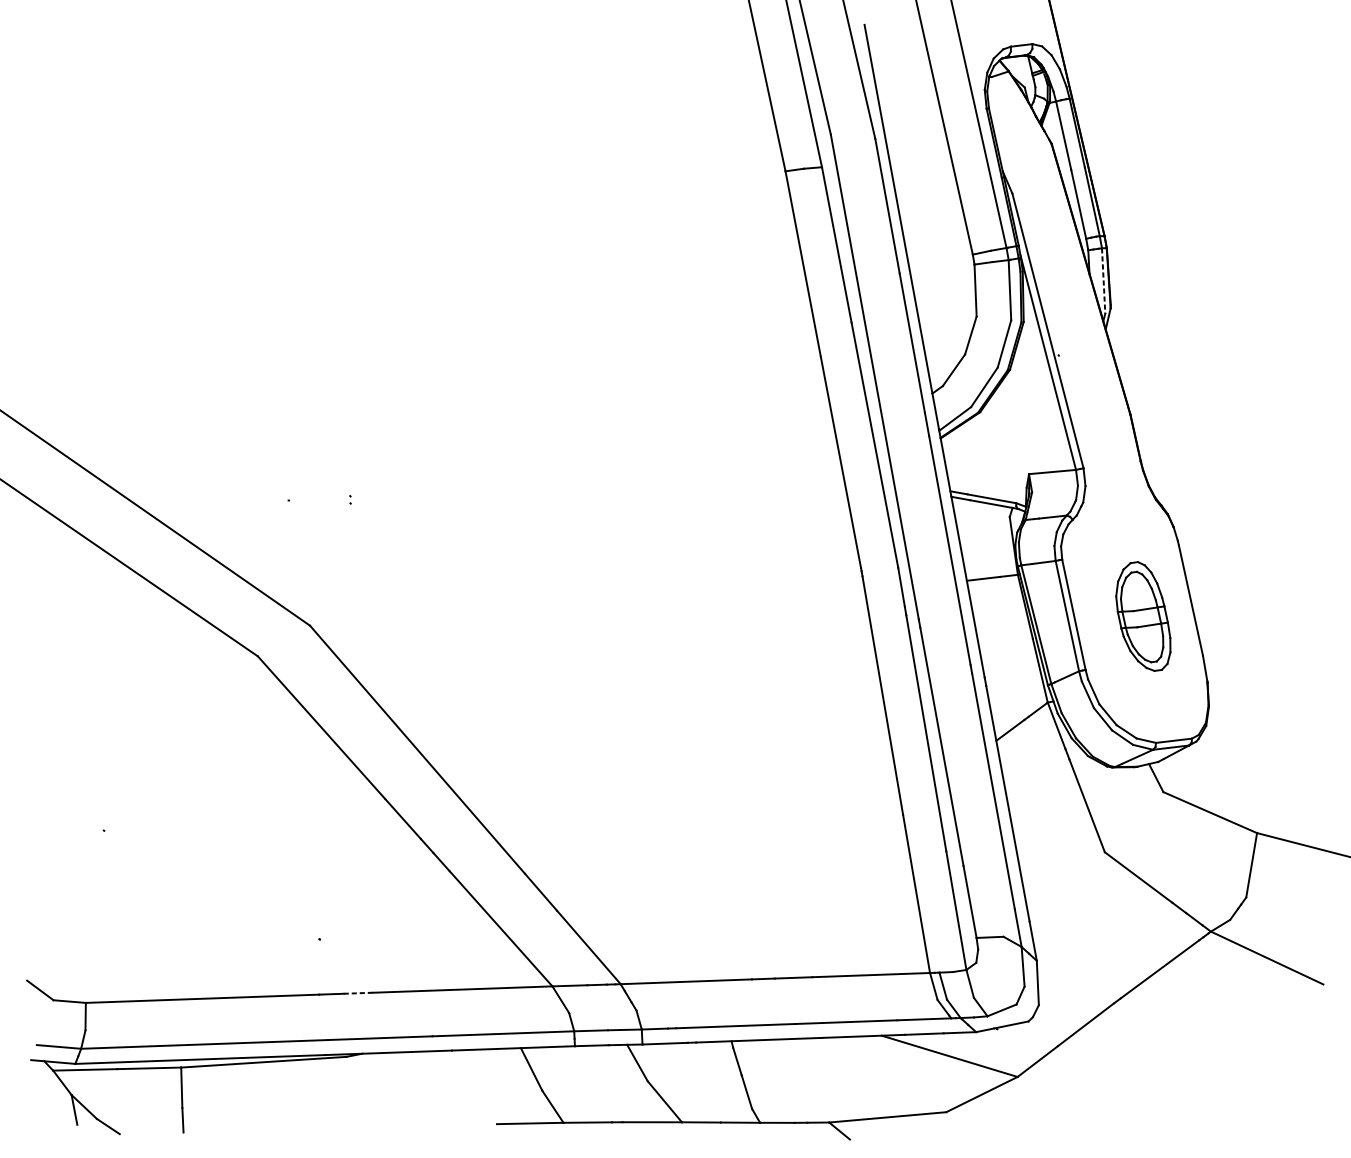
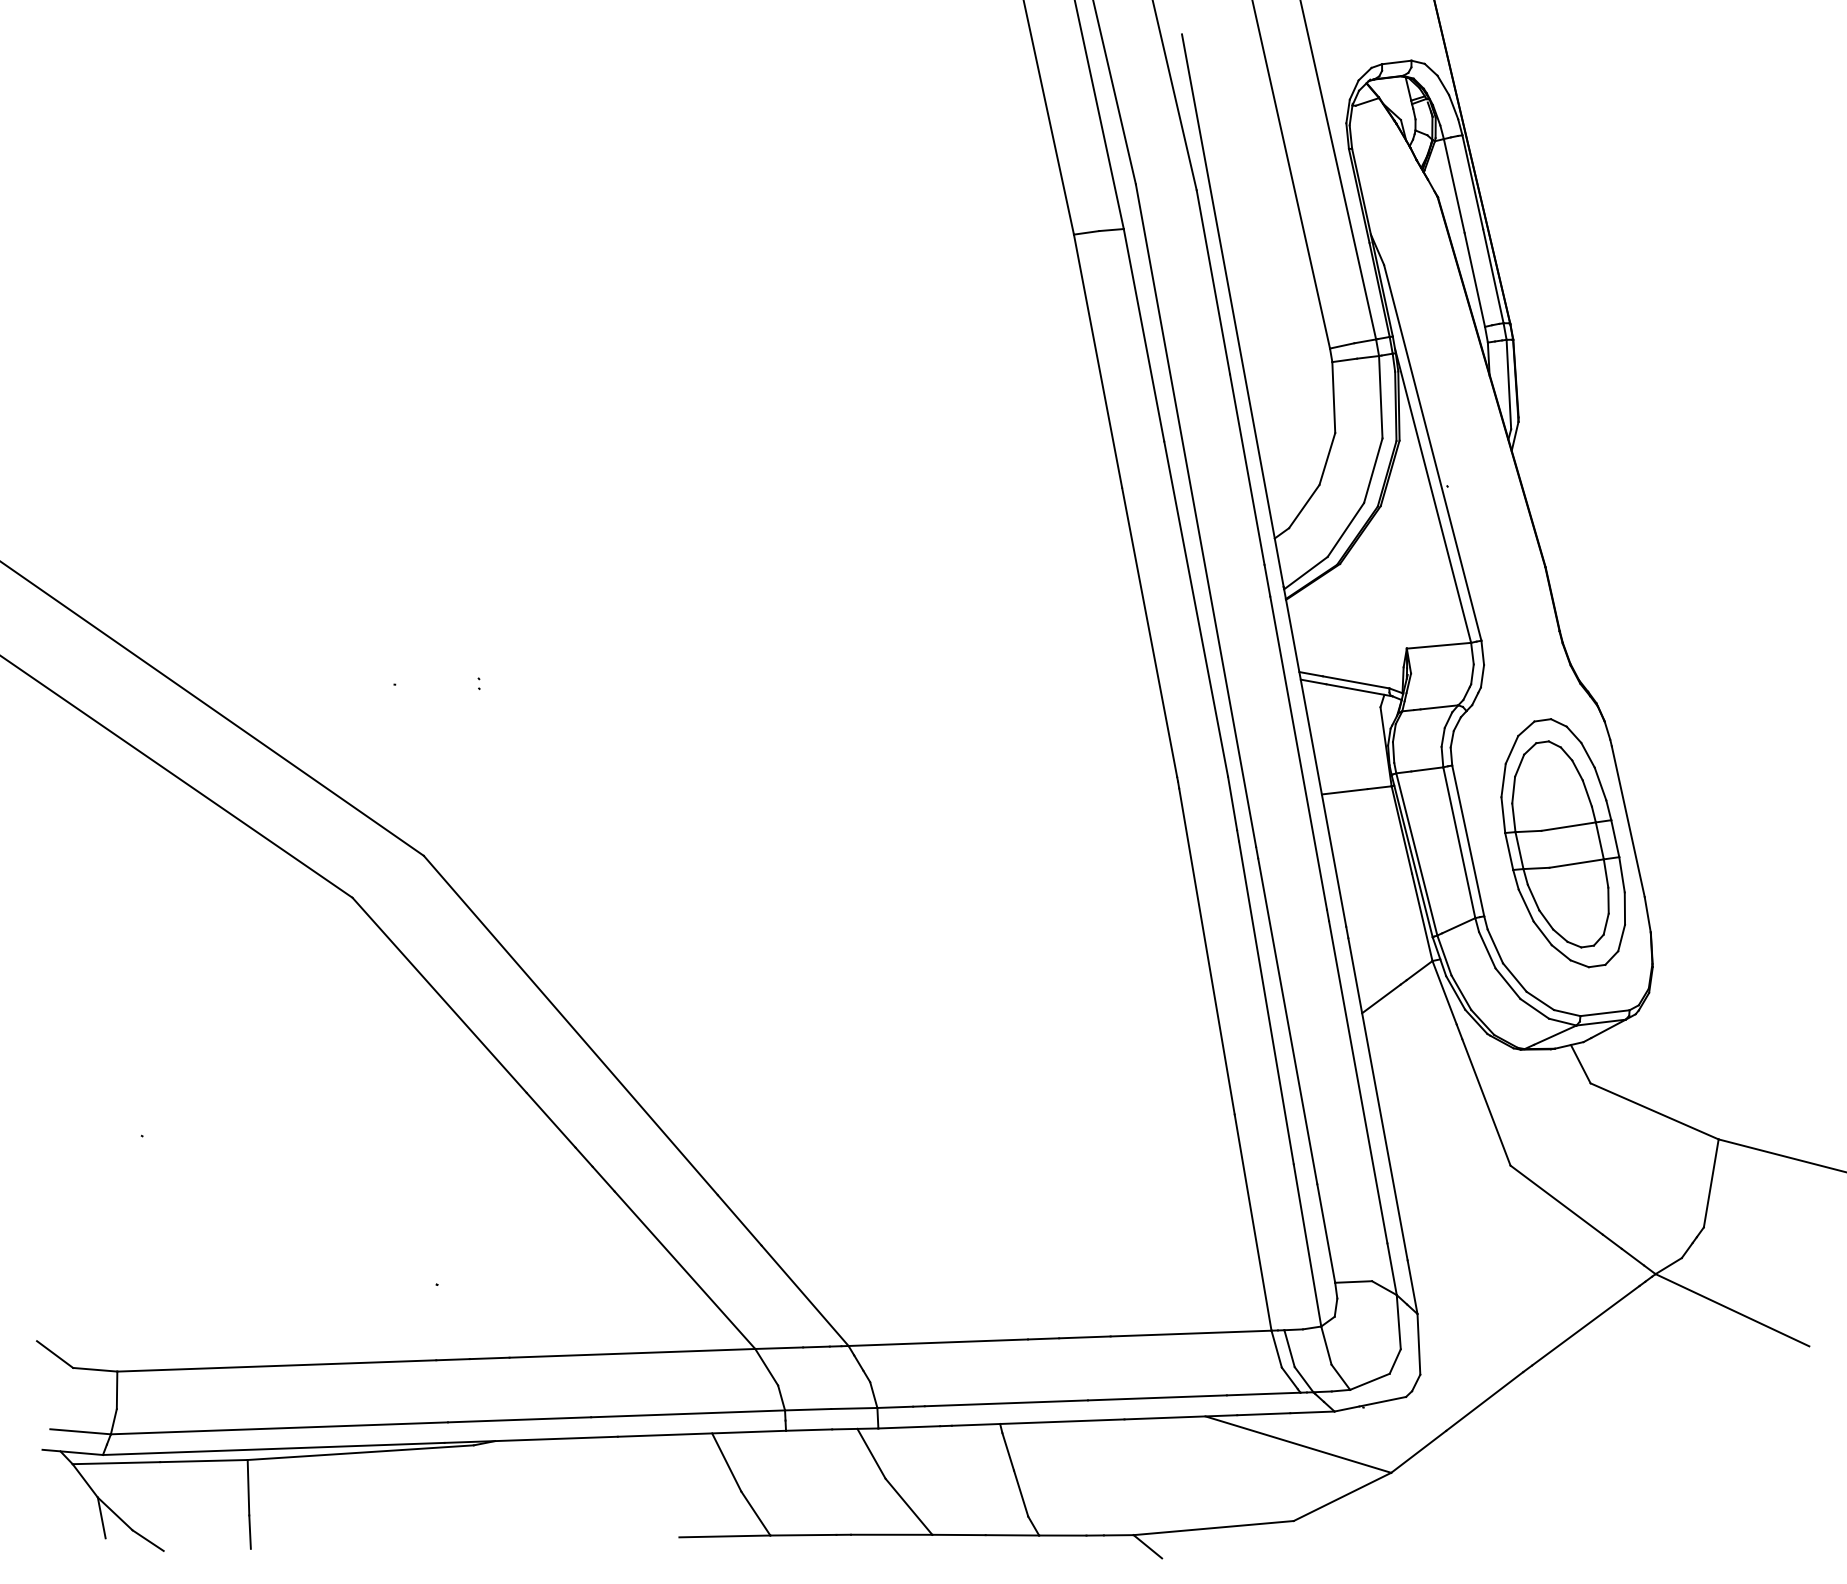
line: (1103, 280) -> (1508, 384), dashed -> solid
part: (1142, 616) -> (1562, 843), size x1.67
line: (358, 993) -> (489, 1358), dashed -> solid

